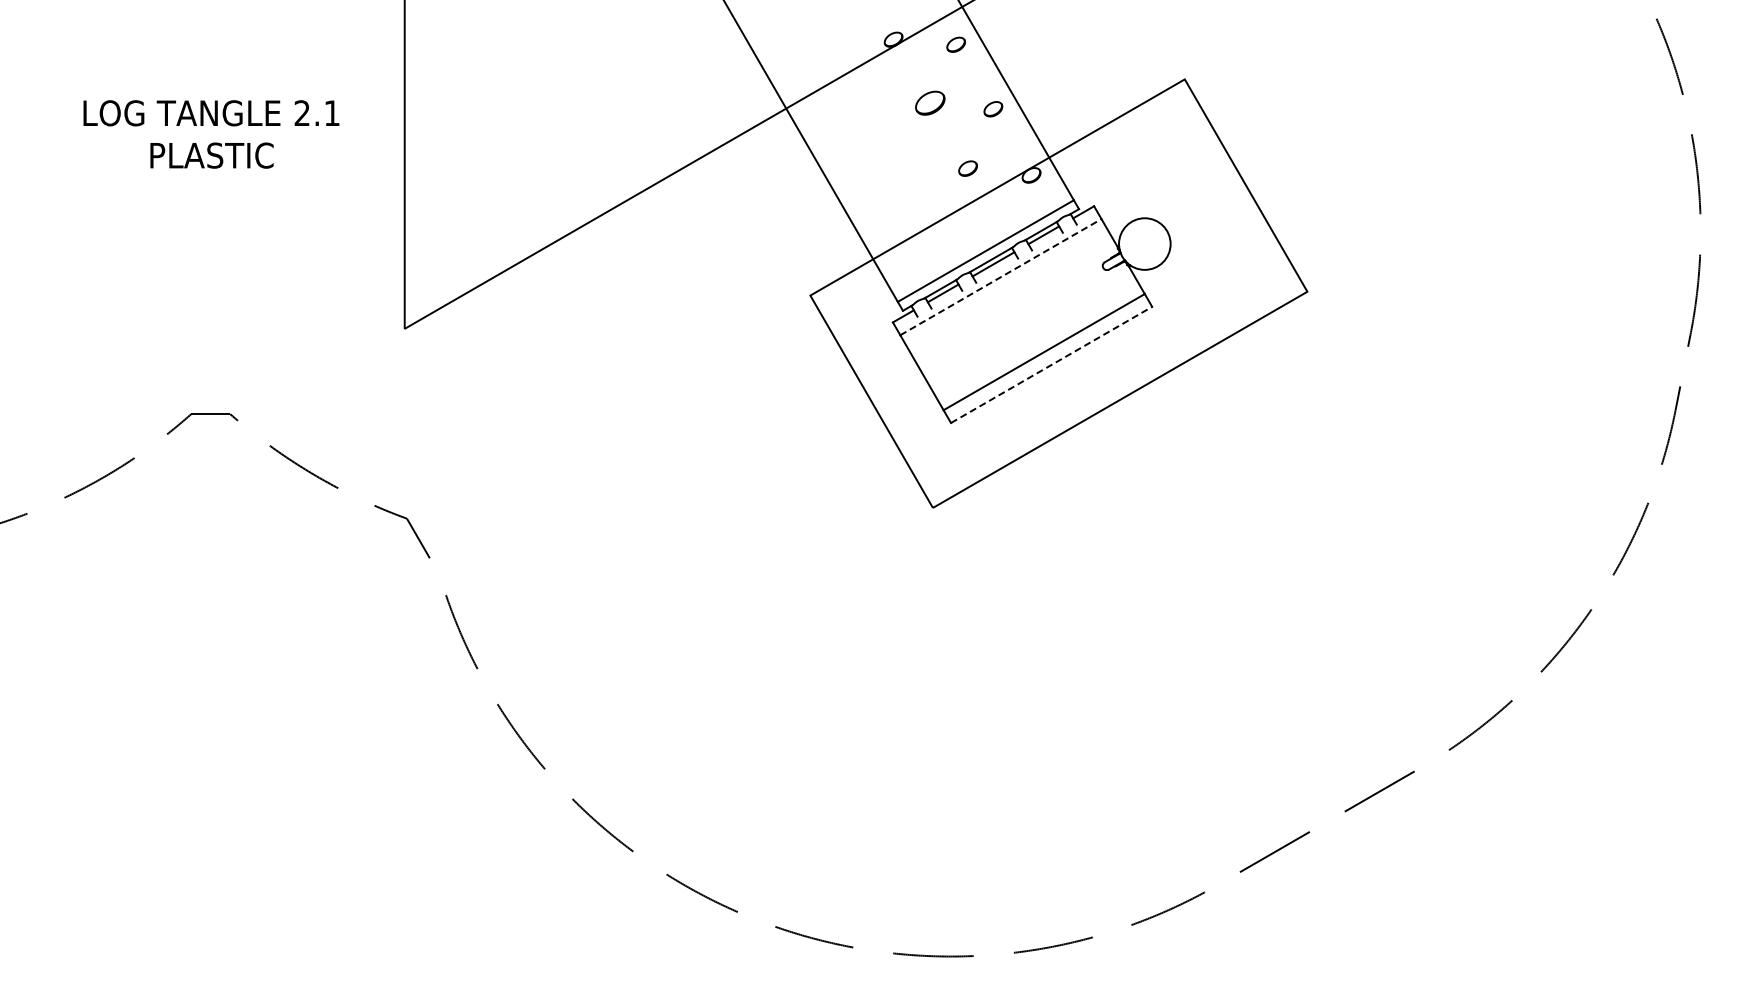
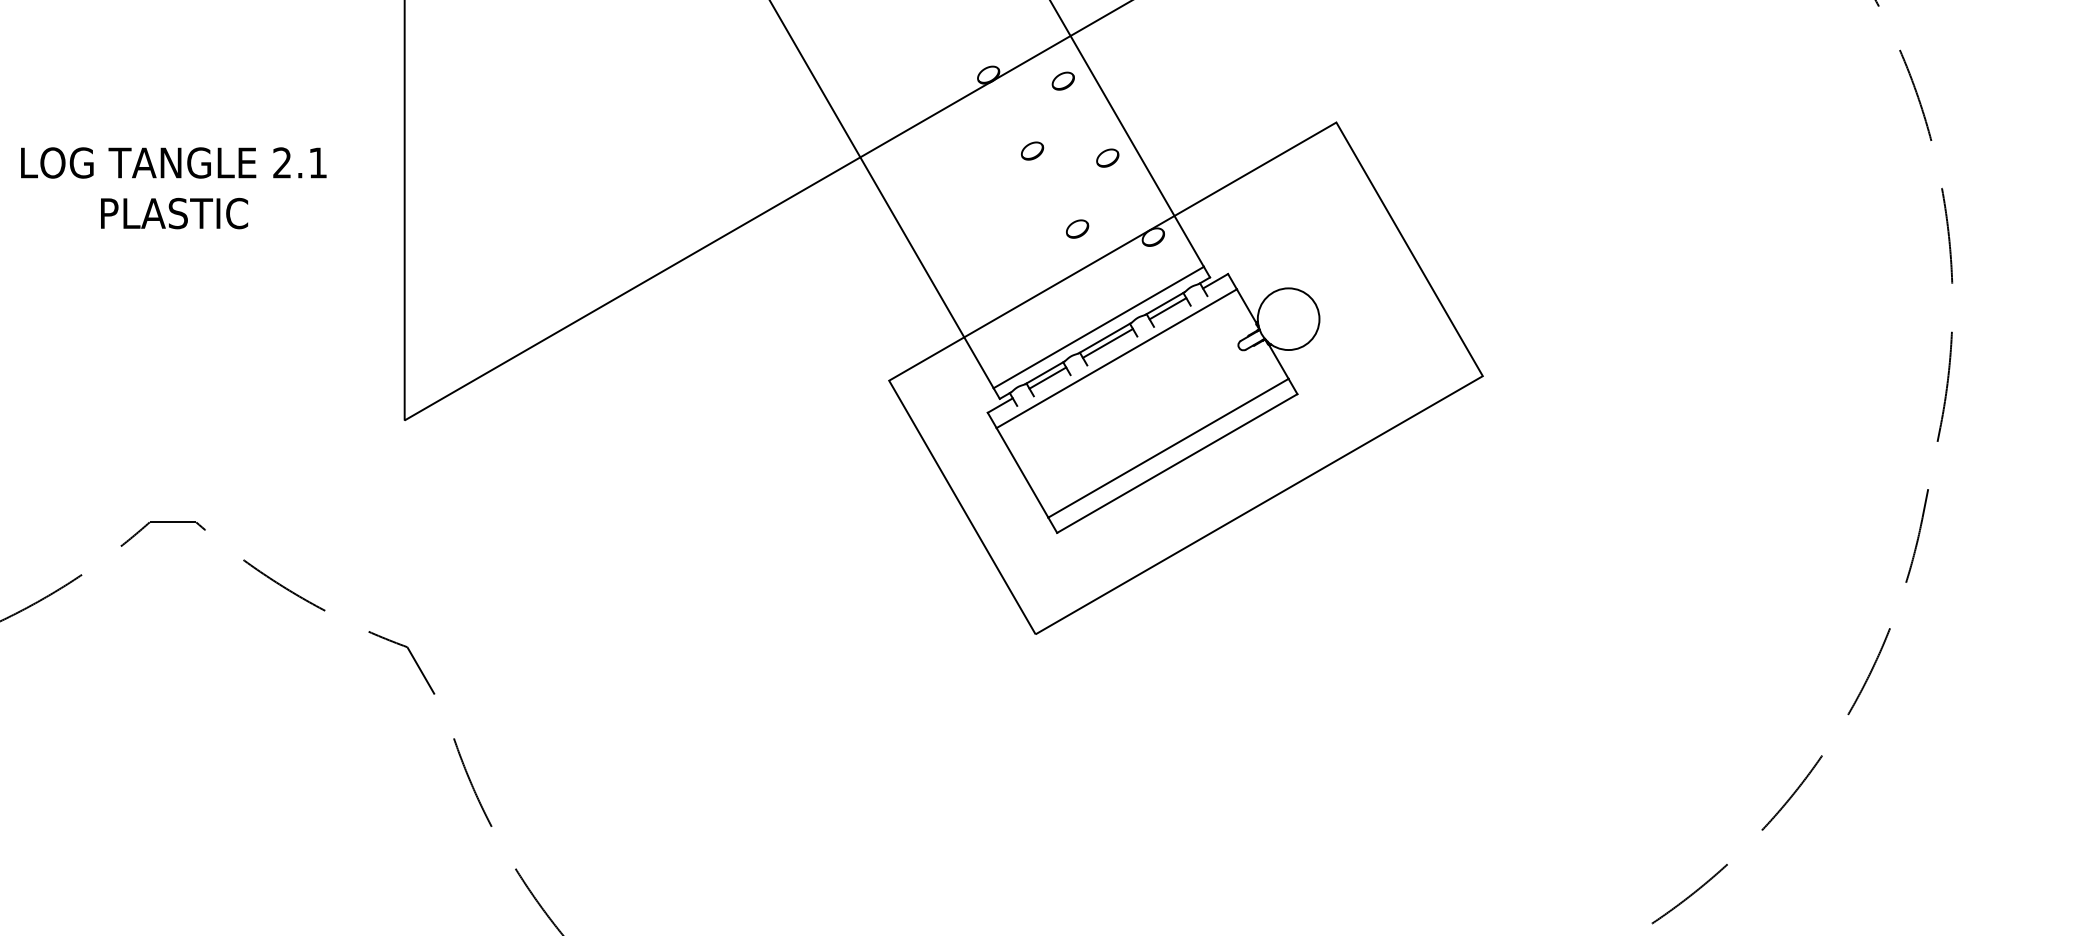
part: (930, 103) -> (1032, 151), size x0.62
line: (1001, 276) -> (1117, 357), dashed -> solid
line: (1052, 364) -> (1178, 463), dashed -> solid

